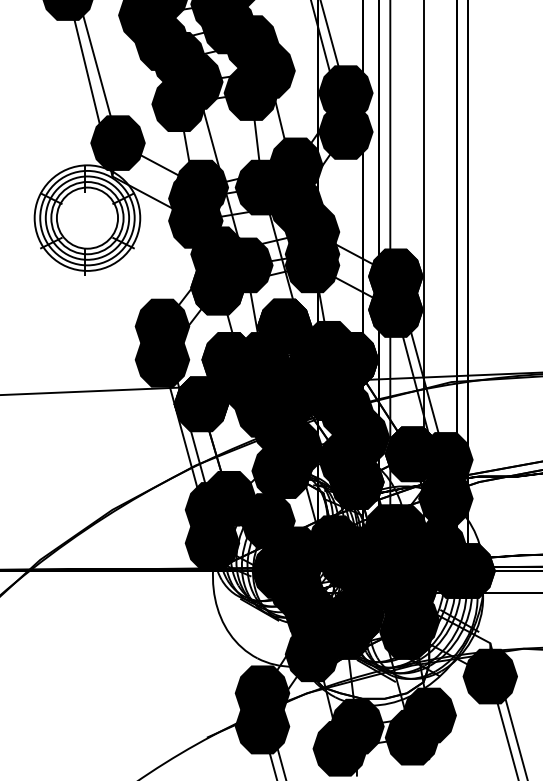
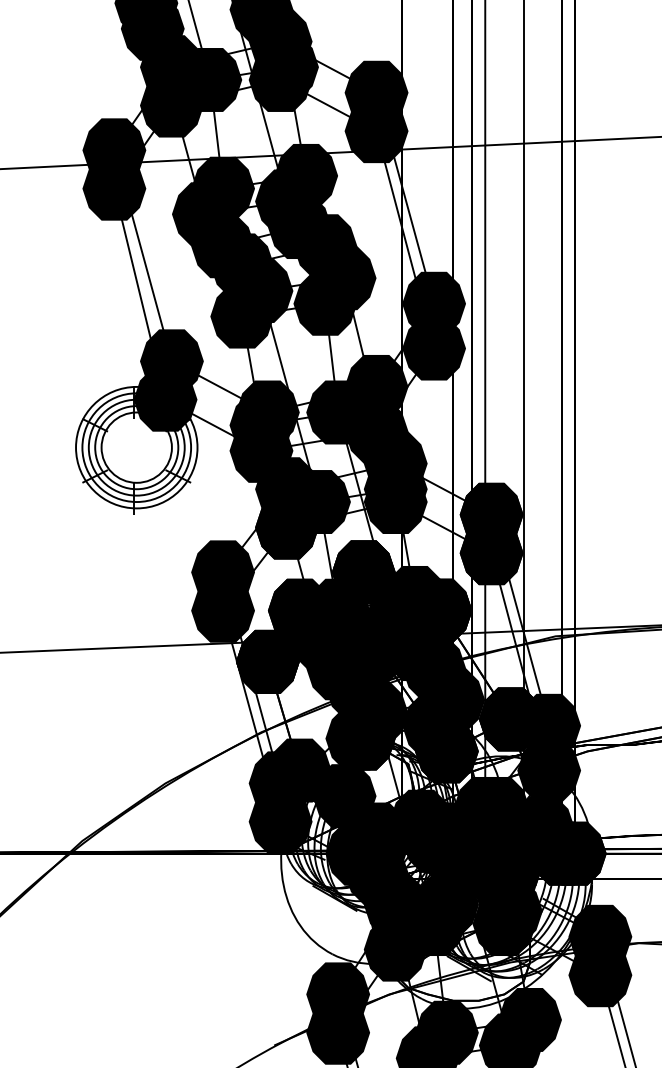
fill: (112, 176) -> (165, 399), added
fill: (490, 642) -> (600, 936), added

